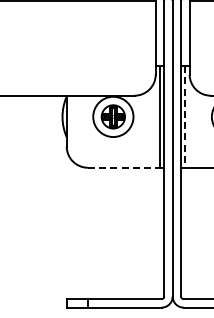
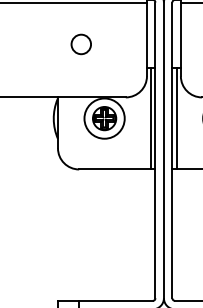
circle: (89, 42) -> (80, 44), added
line: (185, 116) -> (176, 118), dashed -> solid
line: (124, 167) -> (115, 169), dashed -> solid

